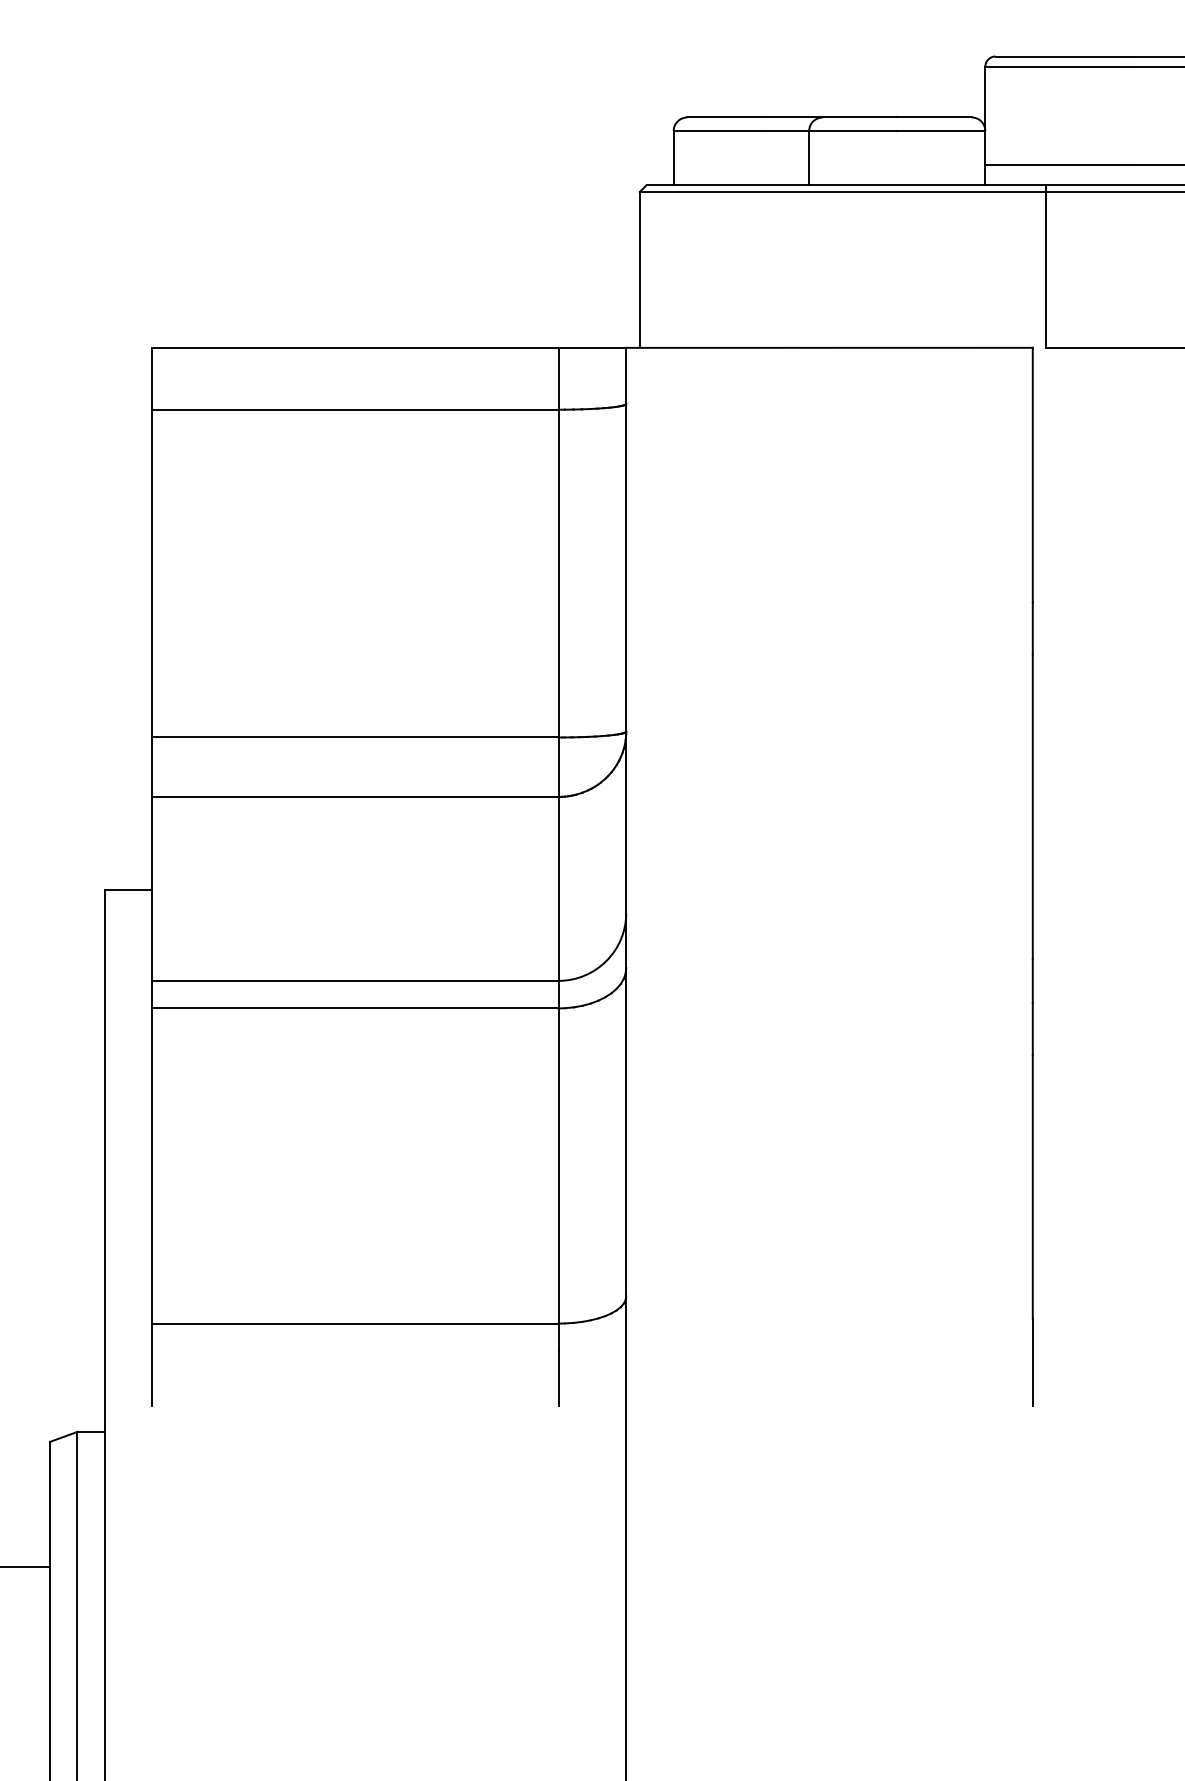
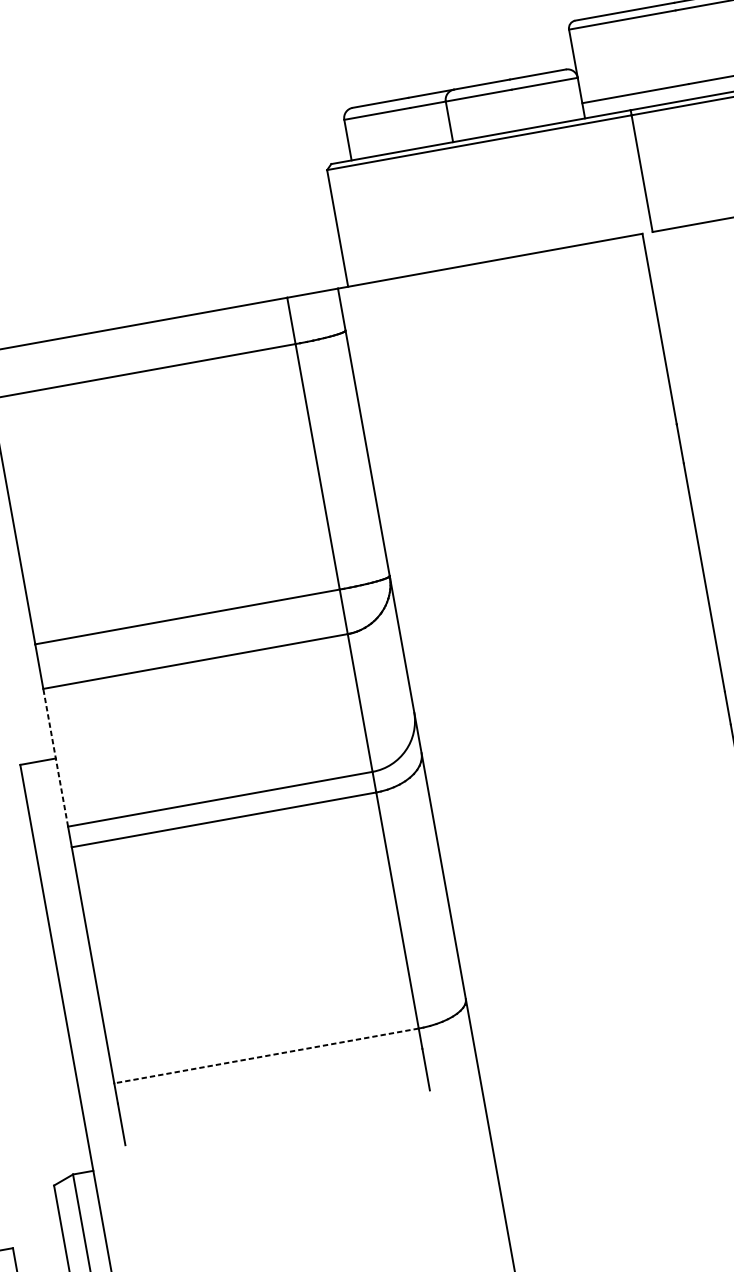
line: (151, 888) -> (55, 757), solid -> dashed
line: (354, 1323) -> (265, 1055), solid -> dashed

